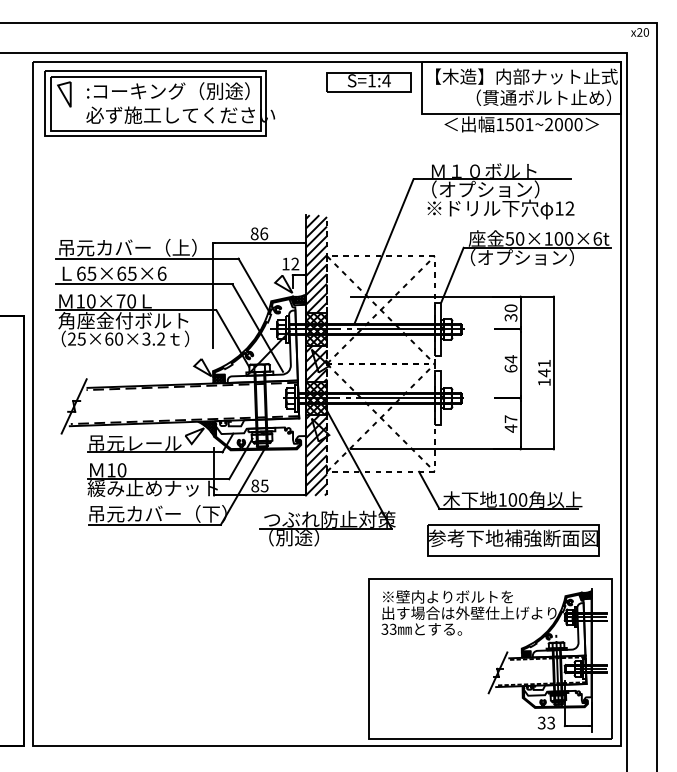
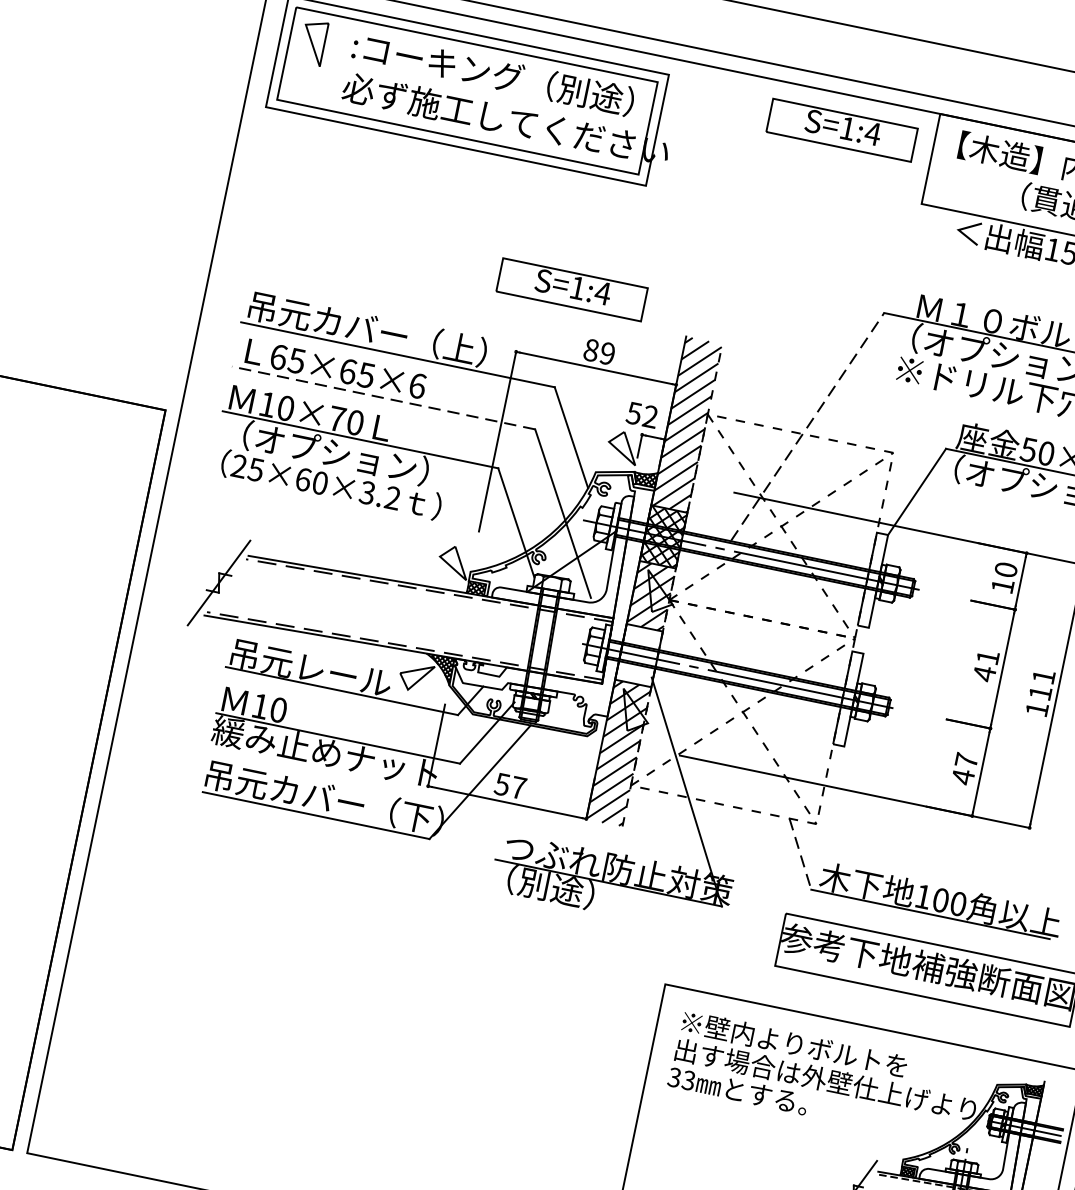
part: (236, 202) -> (571, 289), added
text: (264, 233) -> (608, 353), 86 -> 89
line: (384, 251) -> (808, 426), solid -> dashed
text: (285, 263) -> (633, 412), 12 -> 52
line: (143, 284) -> (381, 397), solid -> dashed
text: (510, 317) -> (1001, 585), 30 -> 10
text: (123, 320) -> (334, 452), 角座金付ボルト -> （オプション）
text: (510, 363) -> (985, 664), 64 -> 41
text: (544, 372) -> (1040, 692), 141 -> 111
hatch: (316, 398) -> (639, 655), removed
text: (259, 485) -> (509, 785), 85 -> 57
line: (429, 490) -> (800, 854), solid -> dashed

